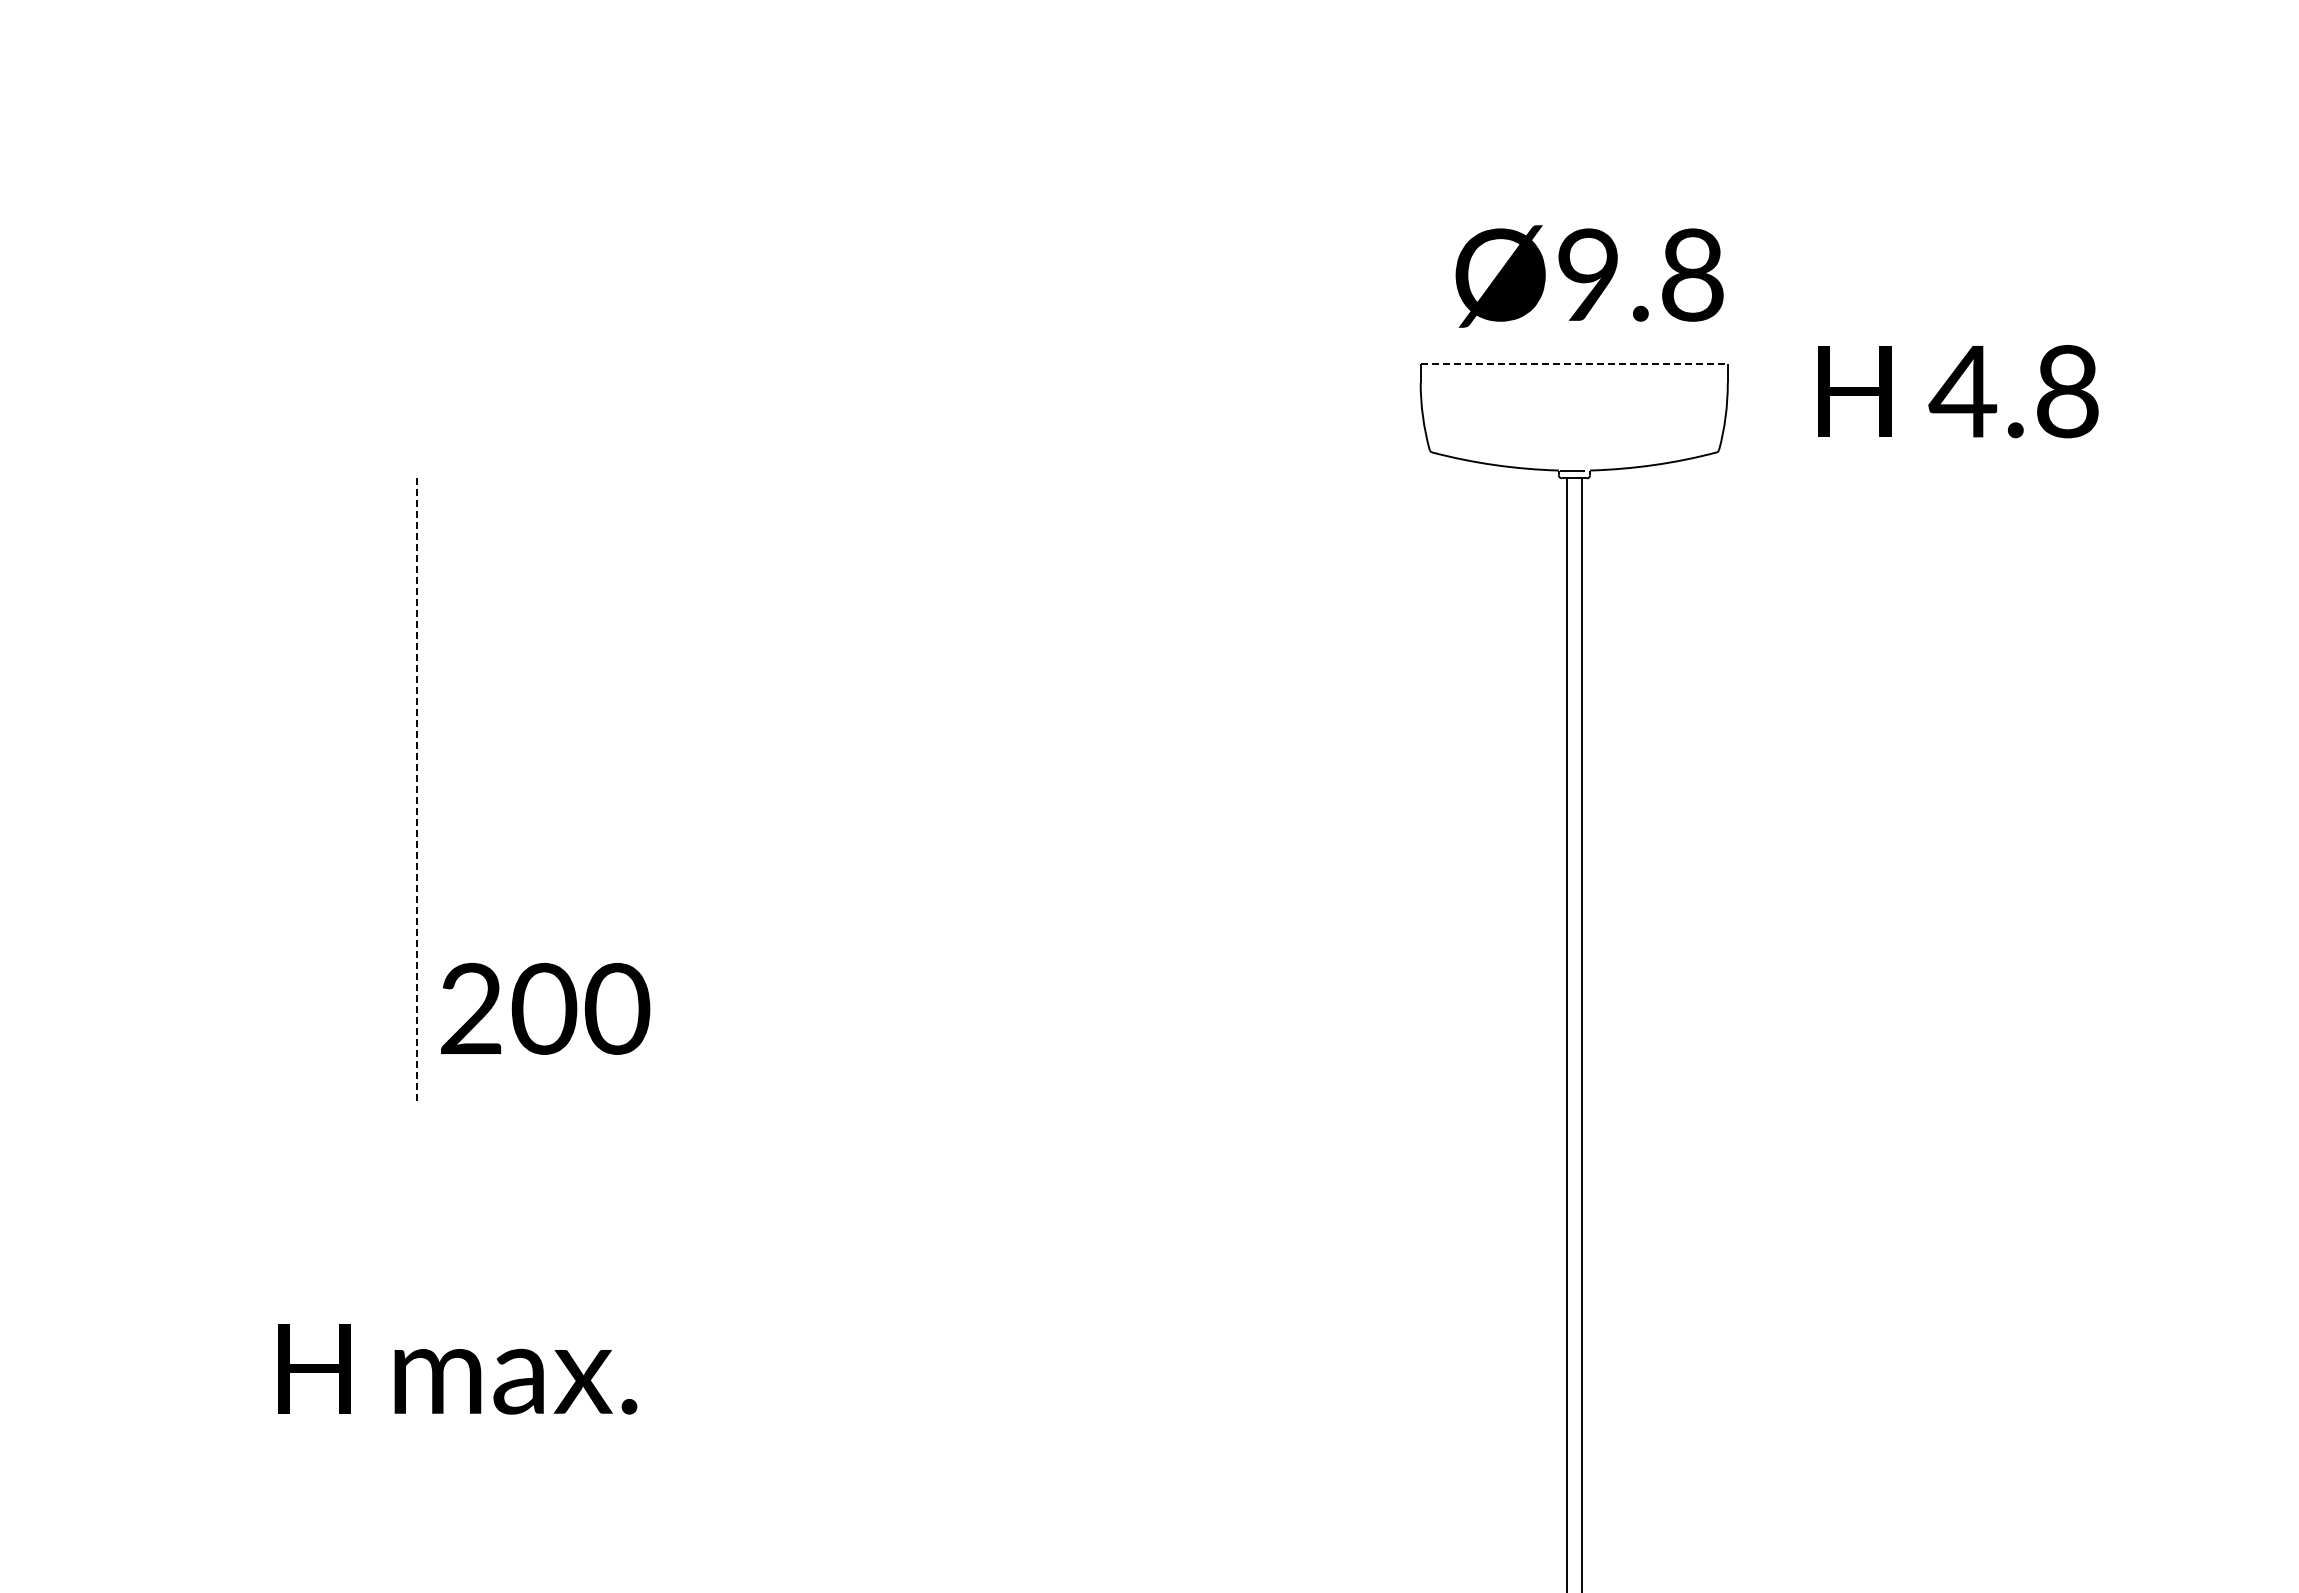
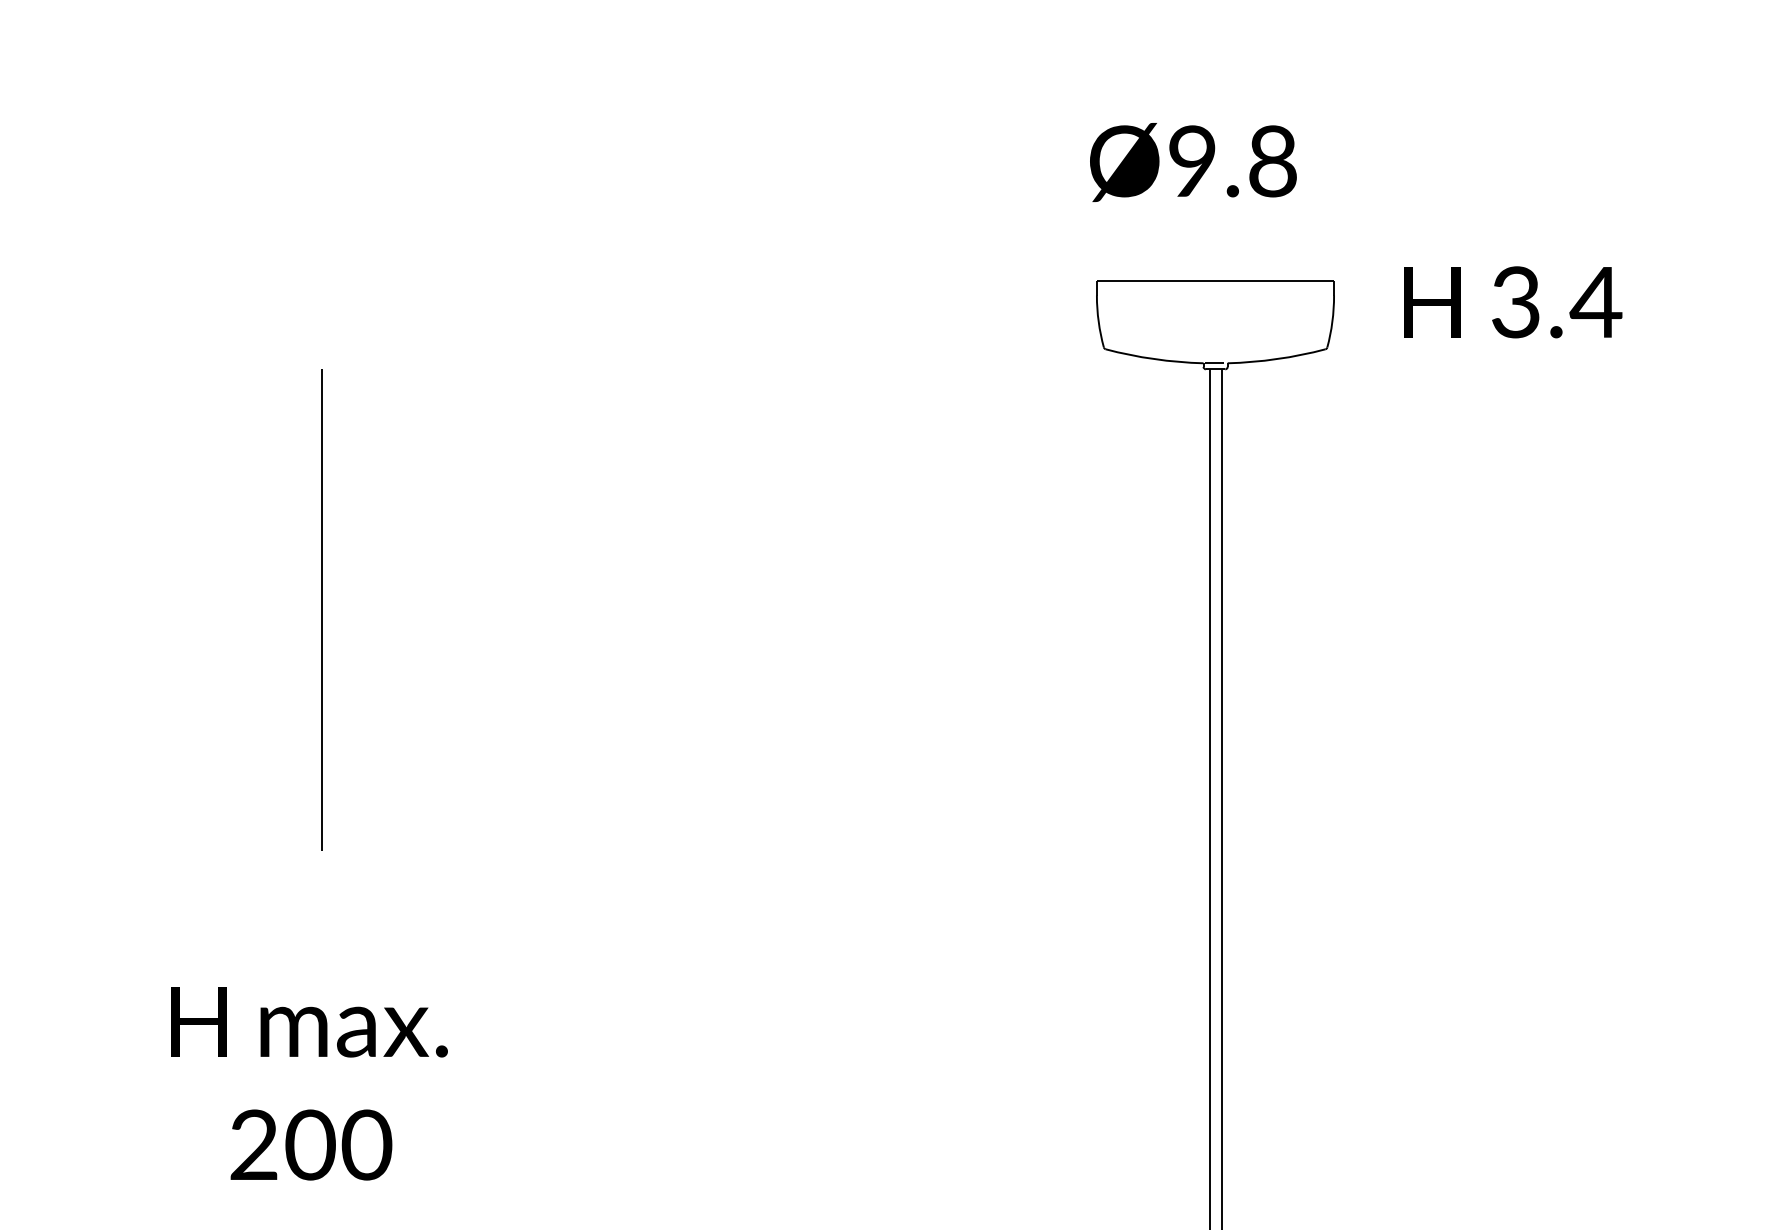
text: (1589, 276) -> (1193, 162), moved
line: (1574, 364) -> (1215, 281), dashed -> solid
text: (2014, 391) -> (1555, 302), 4.8 -> 3.4
line: (417, 790) -> (322, 610), dashed -> solid
text: (545, 1008) -> (311, 1144), moved
text: (457, 1369) -> (309, 1022), moved

